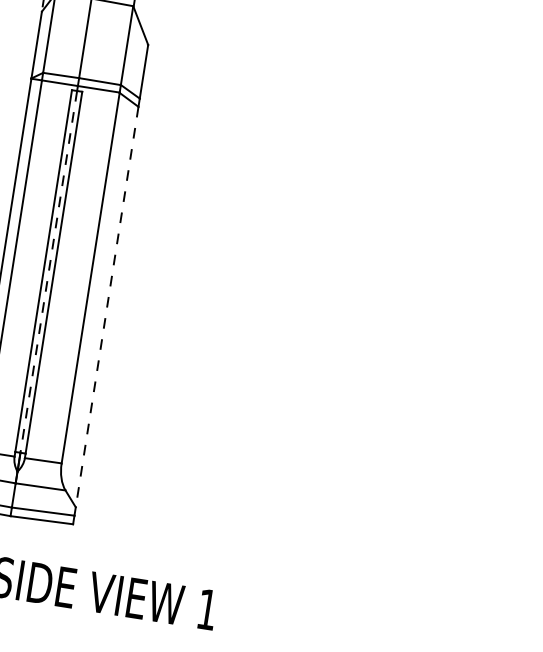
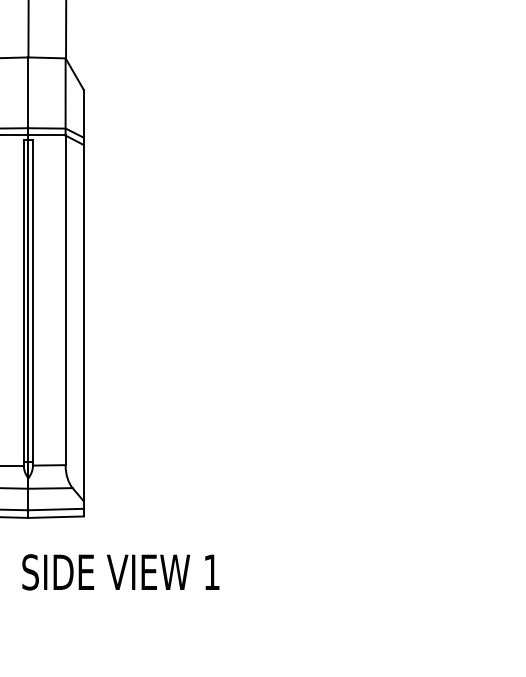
line: (48, 271) -> (28, 300), dashed -> solid
line: (106, 307) -> (83, 323), dashed -> solid

